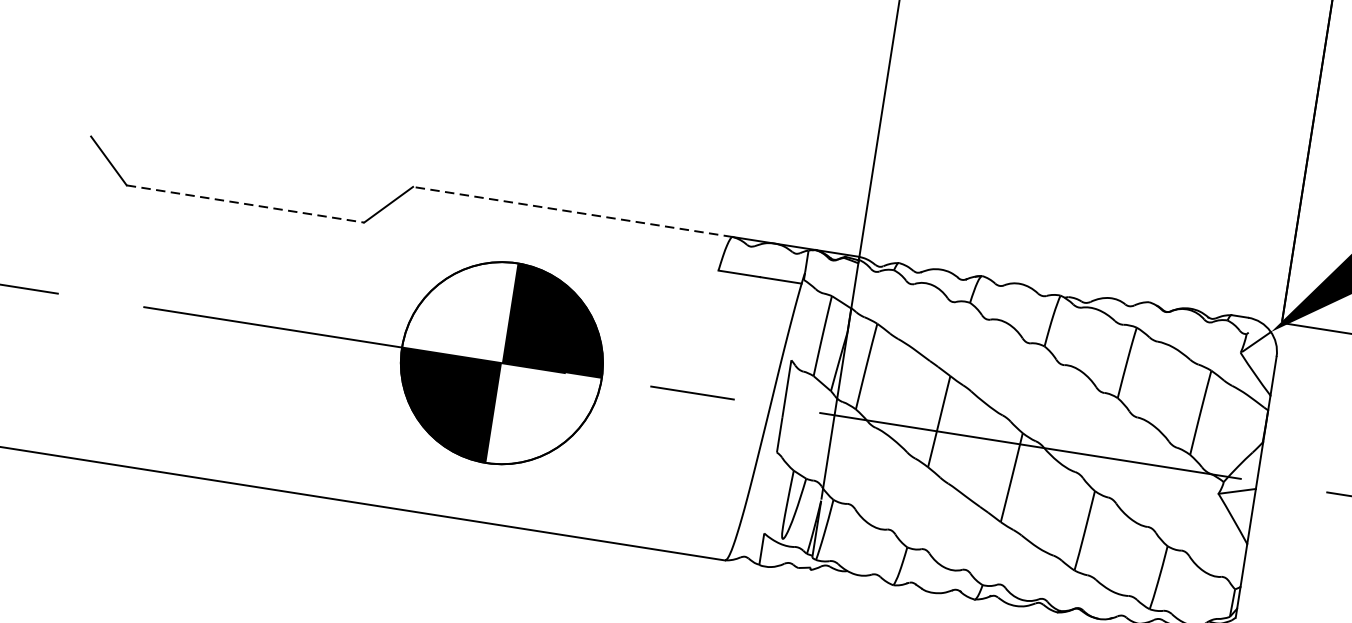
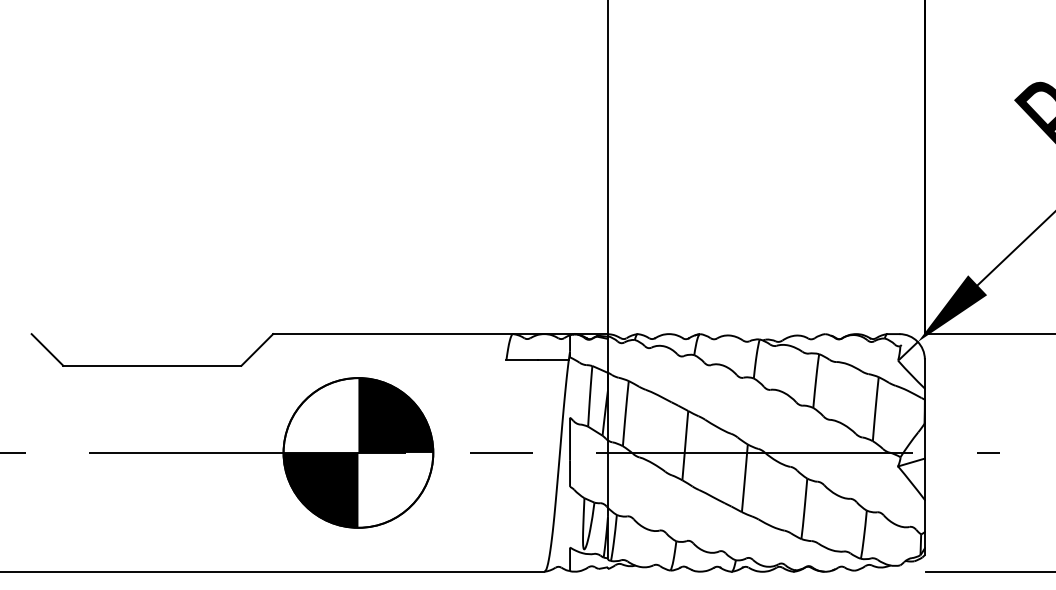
line: (245, 203) -> (152, 365), dashed -> solid
line: (573, 212) -> (393, 334), dashed -> solid

